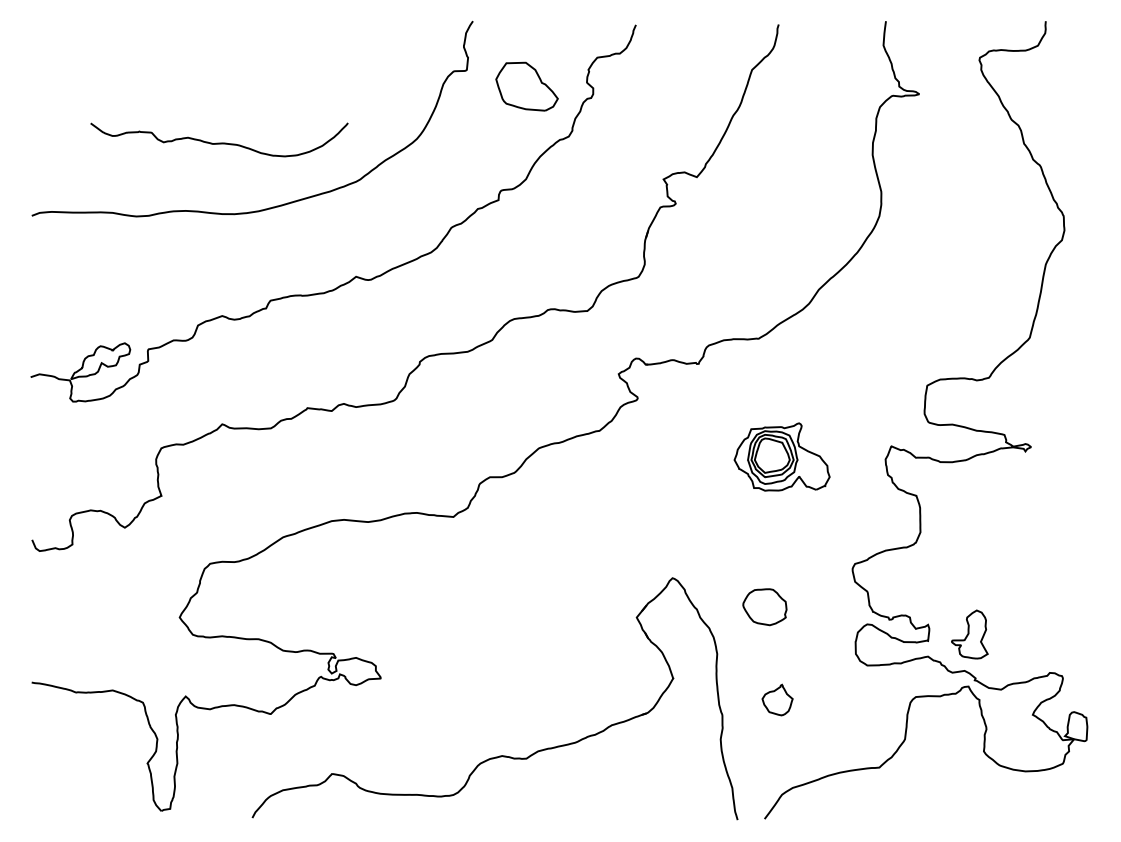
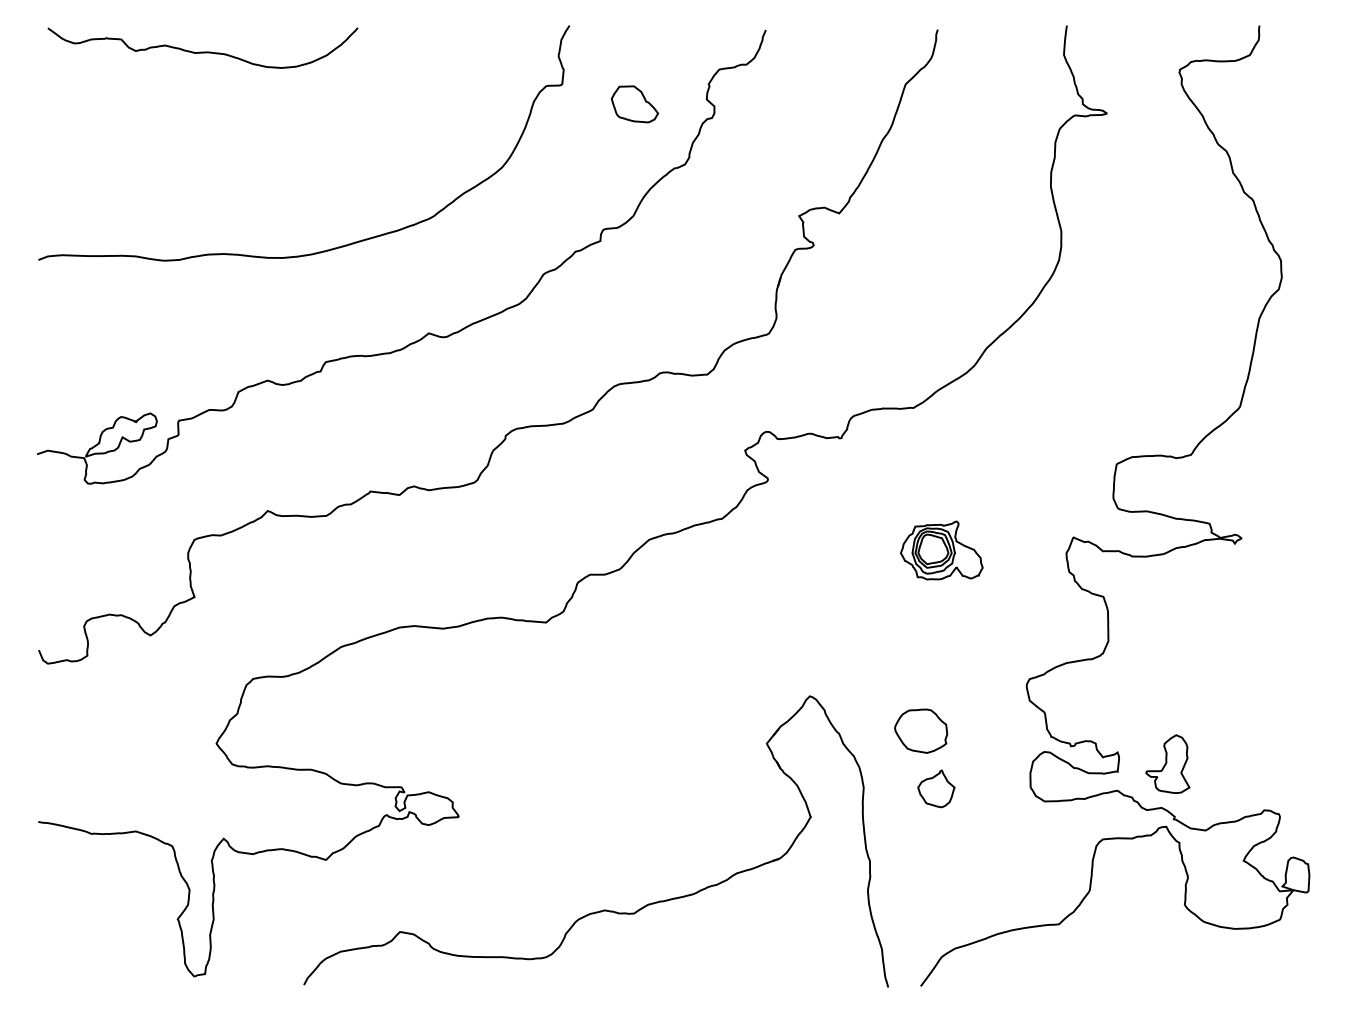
part: (527, 86) -> (635, 104), size x0.62
curve: (219, 142) -> (202, 51), moved
part: (781, 457) -> (941, 550), size x0.71
part: (777, 699) -> (936, 788), moved

